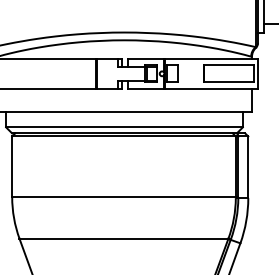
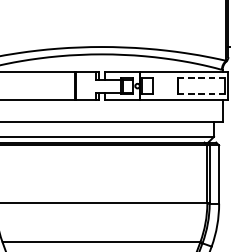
line: (229, 65) -> (201, 78), solid -> dashed
line: (229, 82) -> (201, 94), solid -> dashed

